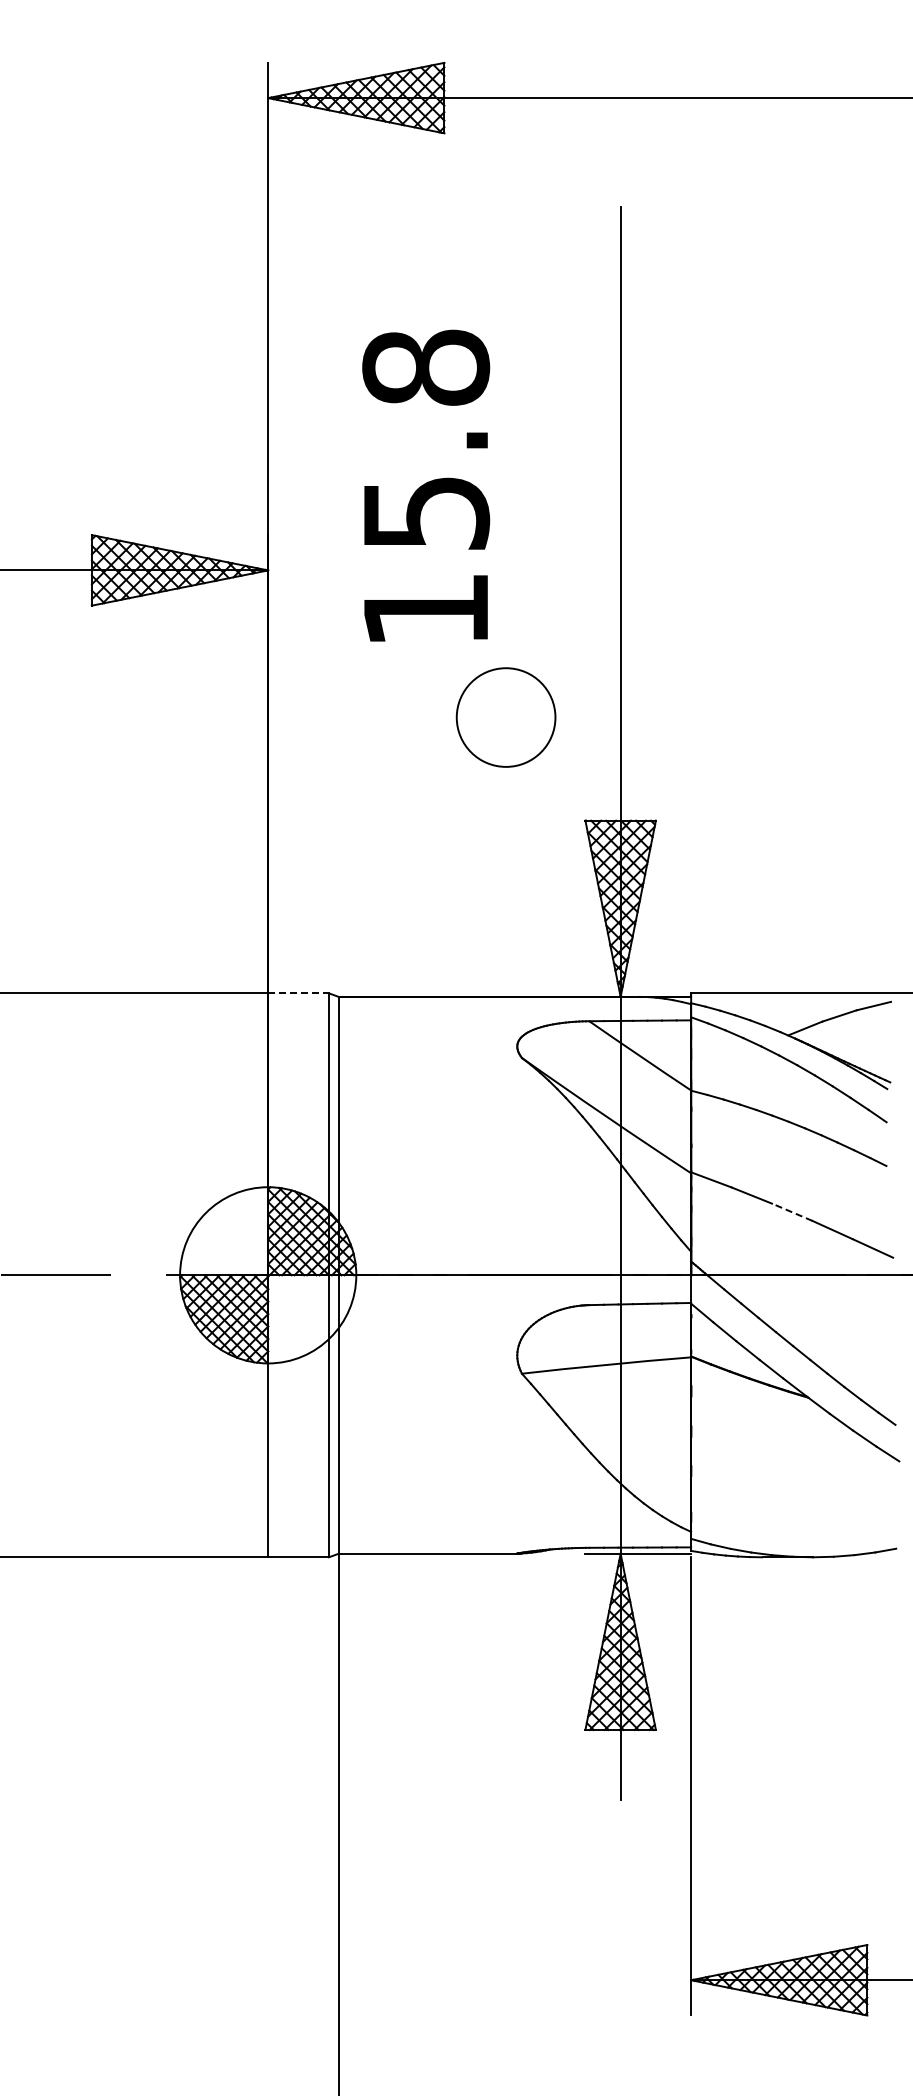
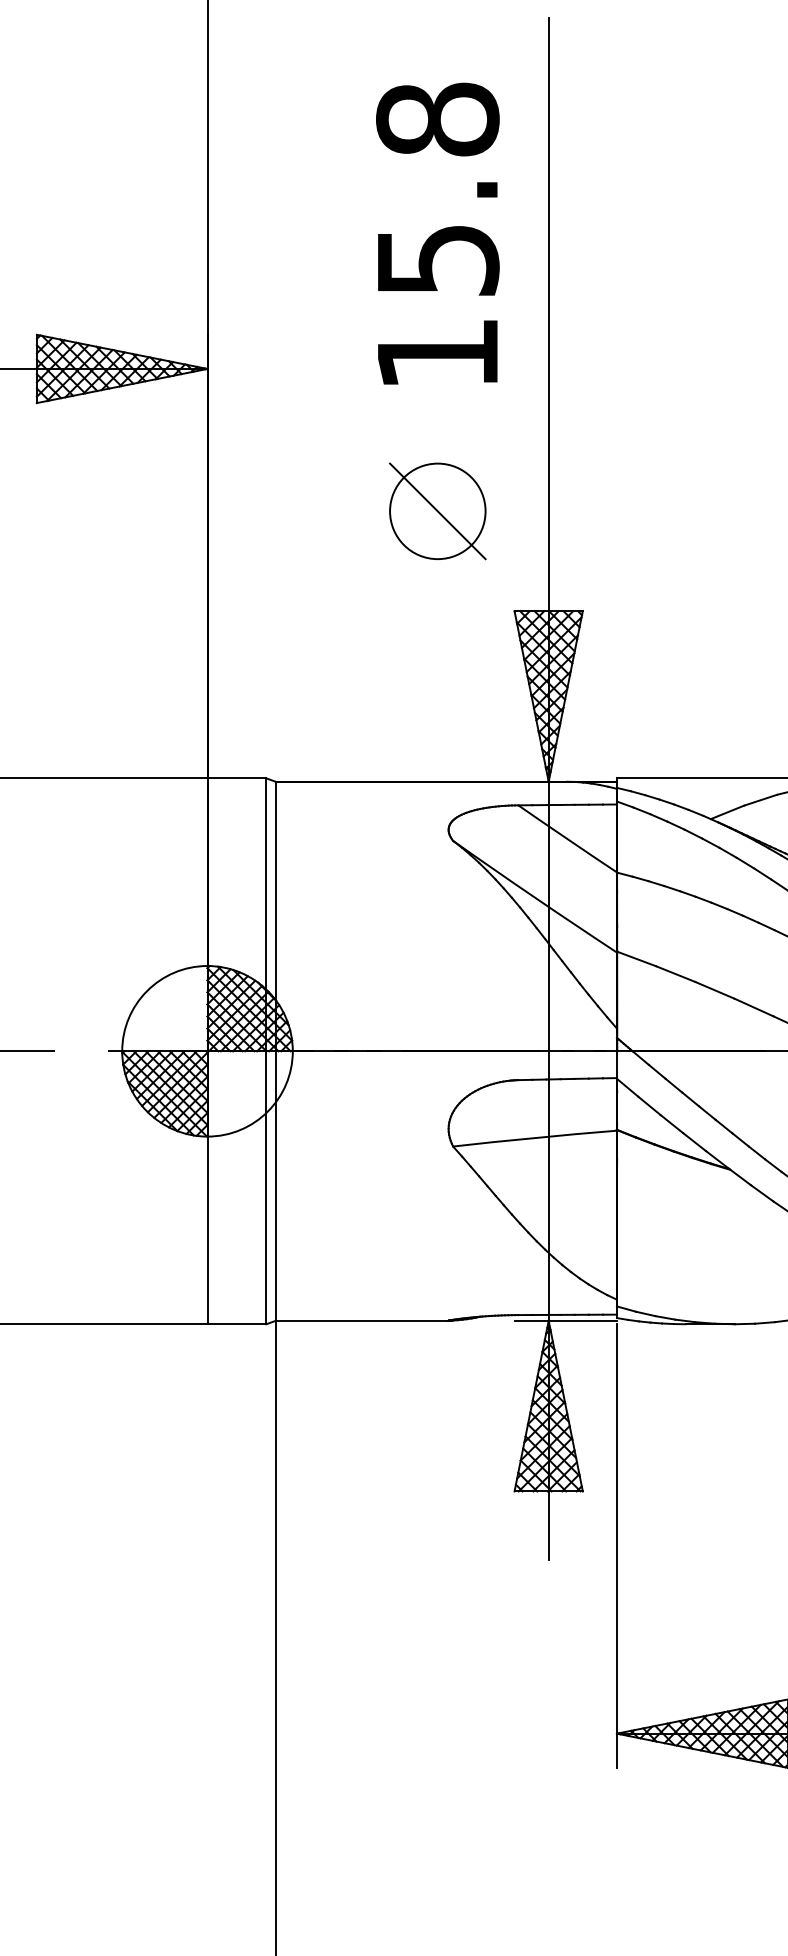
text: (426, 485) -> (438, 233), moved
line: (505, 717) -> (437, 511), added
line: (299, 993) -> (237, 778), dashed -> solid
line: (792, 1212) -> (715, 990), dashed -> solid

